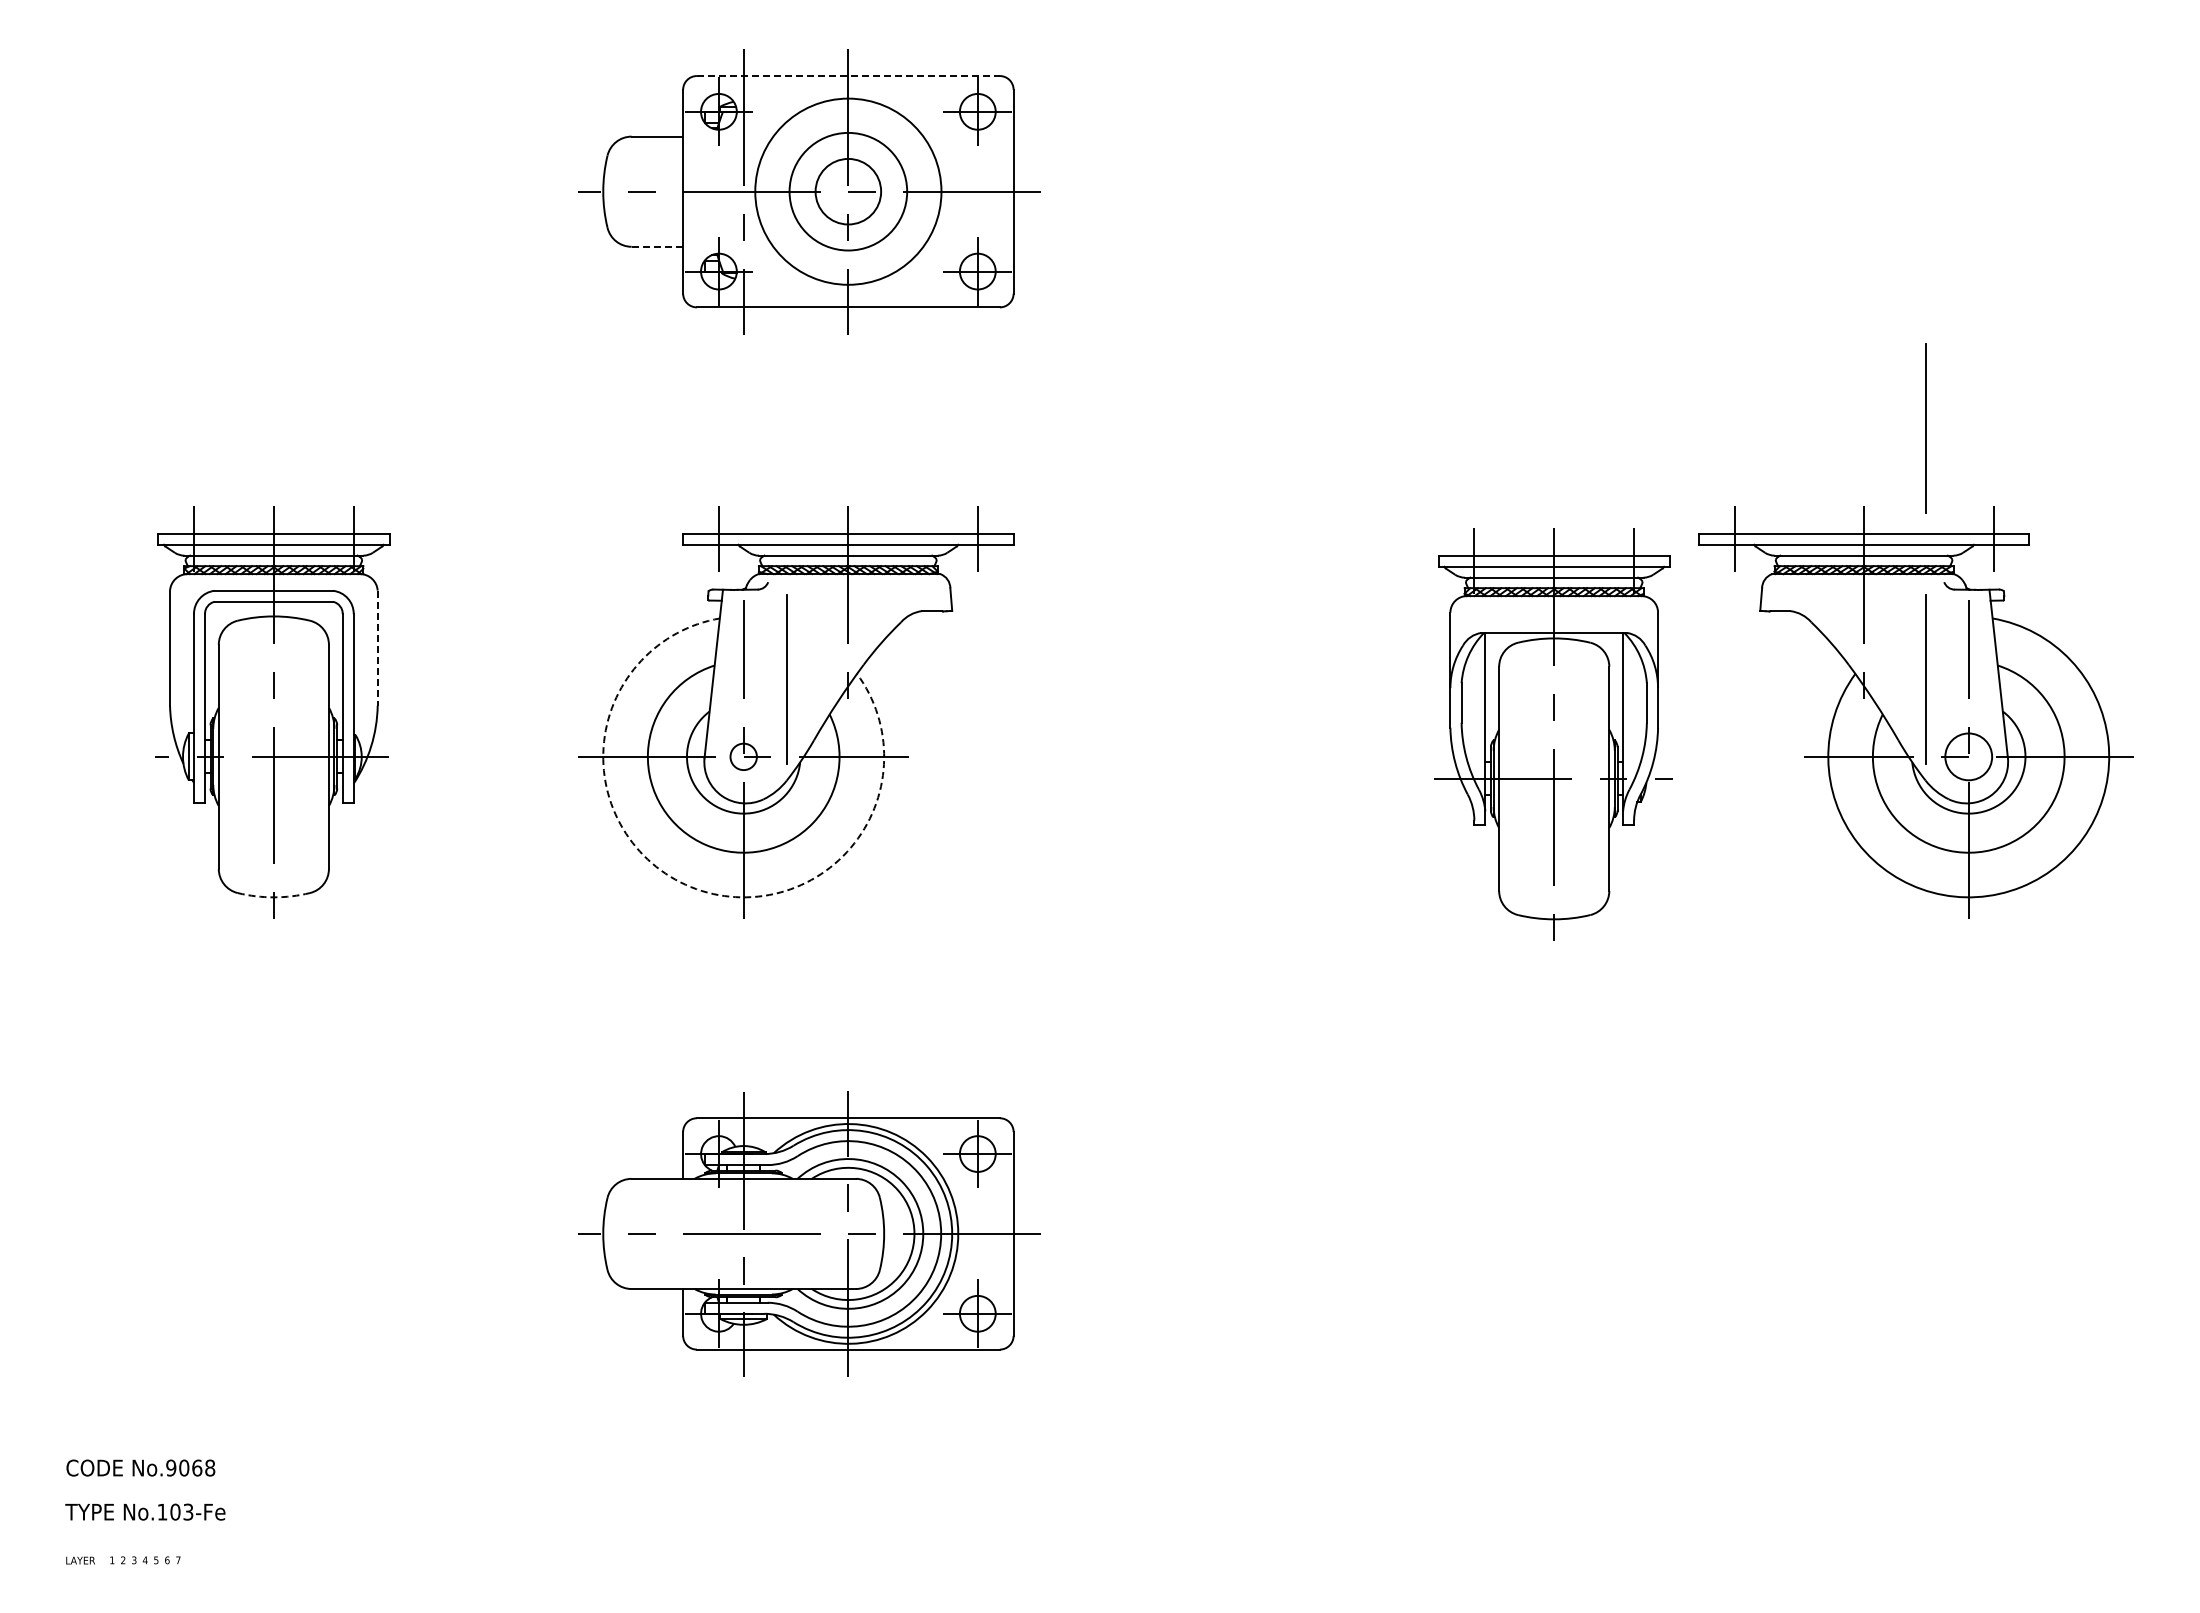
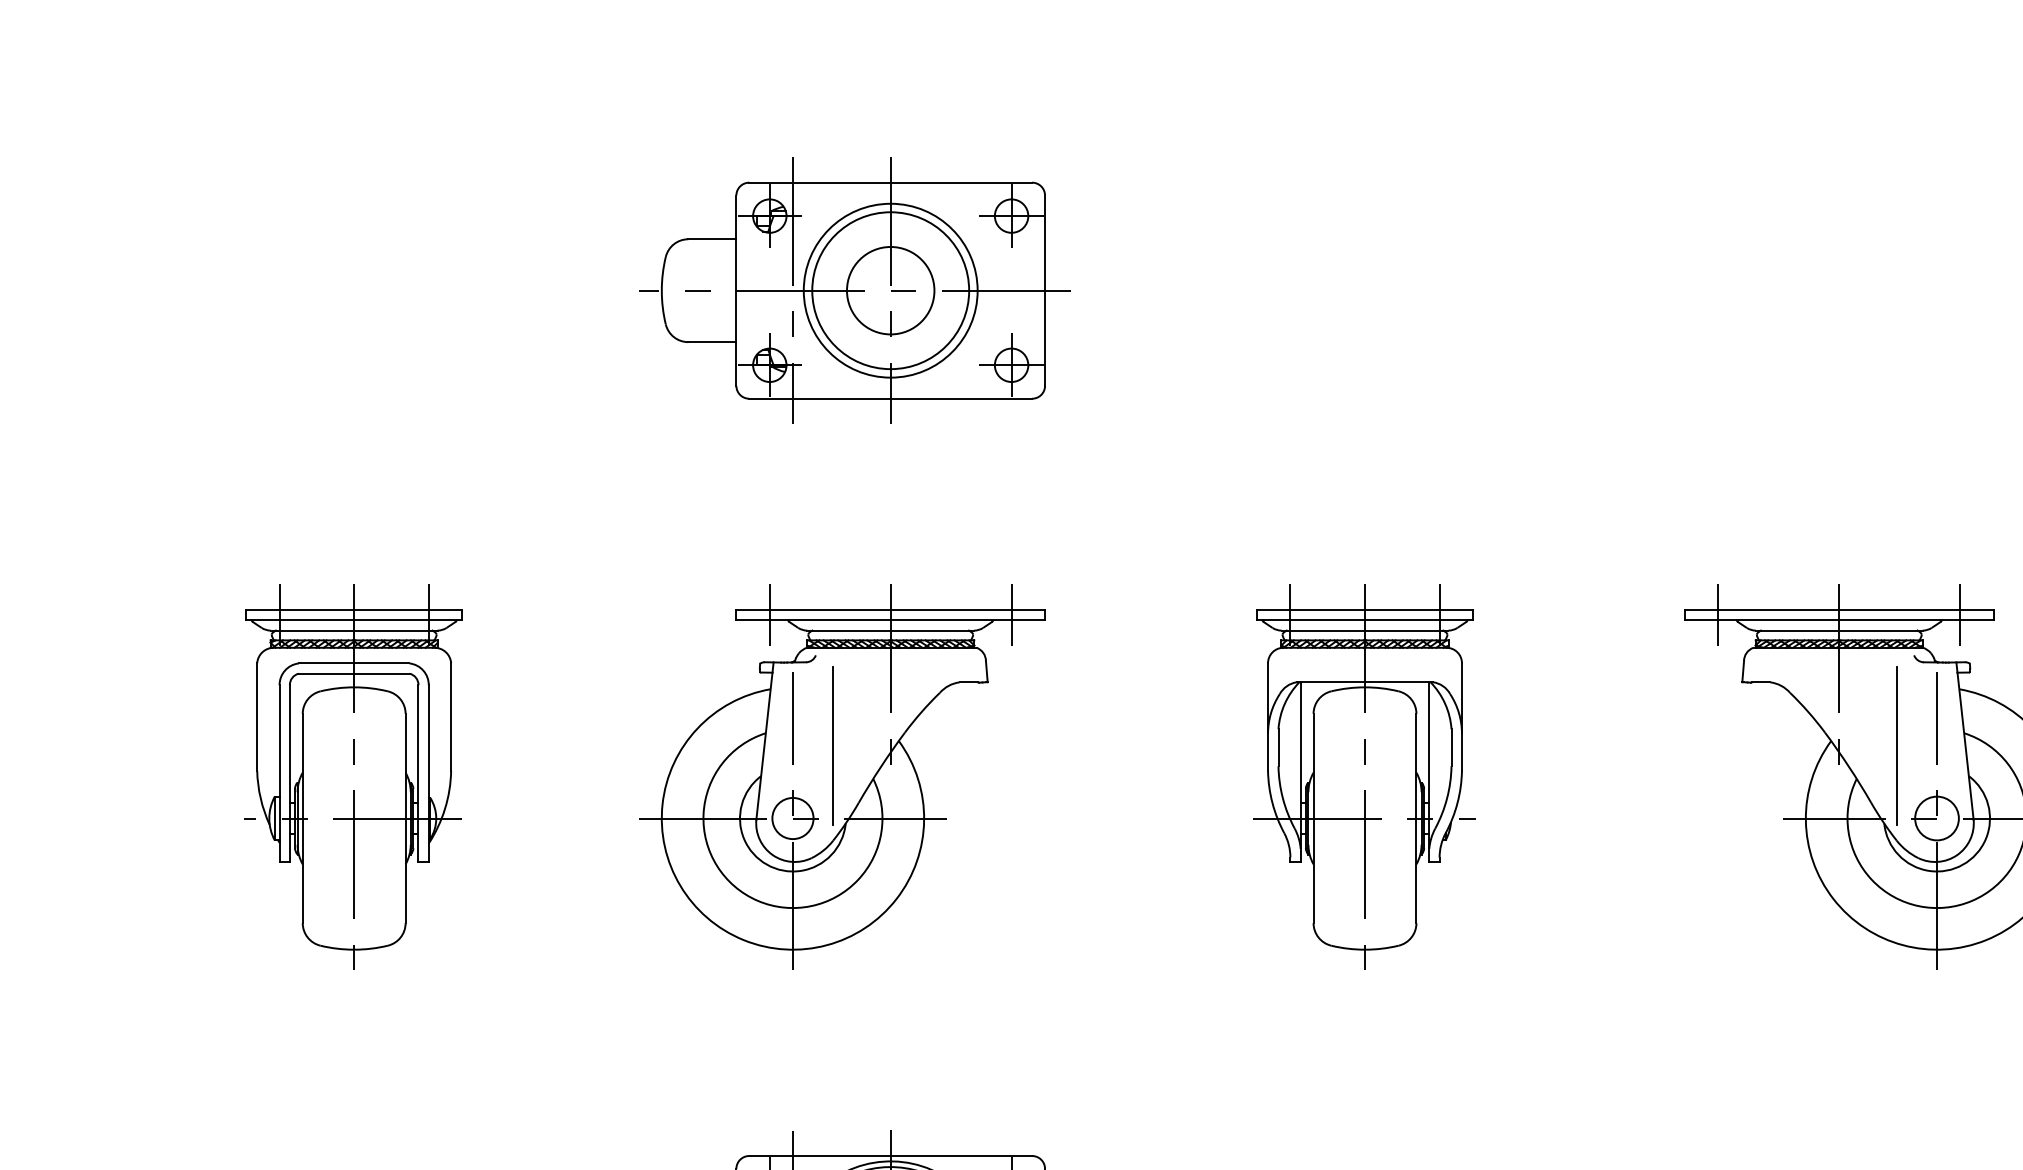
line: (848, 76) -> (890, 183), dashed -> solid
circle: (848, 191) -> (890, 290), size x1.43
circle: (848, 191) -> (890, 290), size x1.43
line: (657, 246) -> (712, 341), dashed -> solid
line: (1925, 428) -> (1896, 511), removed
line: (377, 648) -> (450, 717), dashed -> solid
part: (1553, 734) -> (1364, 777), moved
circle: (743, 756) -> (792, 818), size x1.67
arc: (690, 887) -> (743, 940), dashed -> solid
arc: (273, 897) -> (353, 949), dashed -> solid

